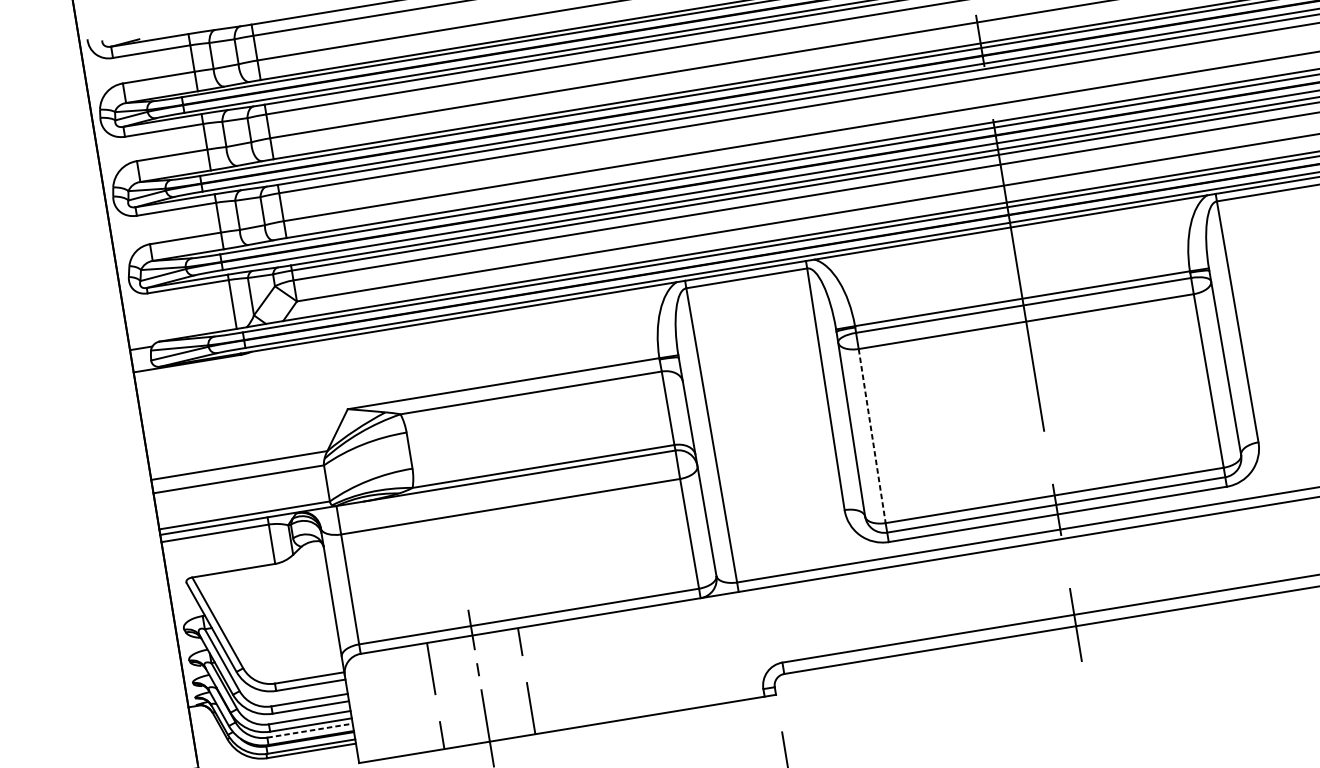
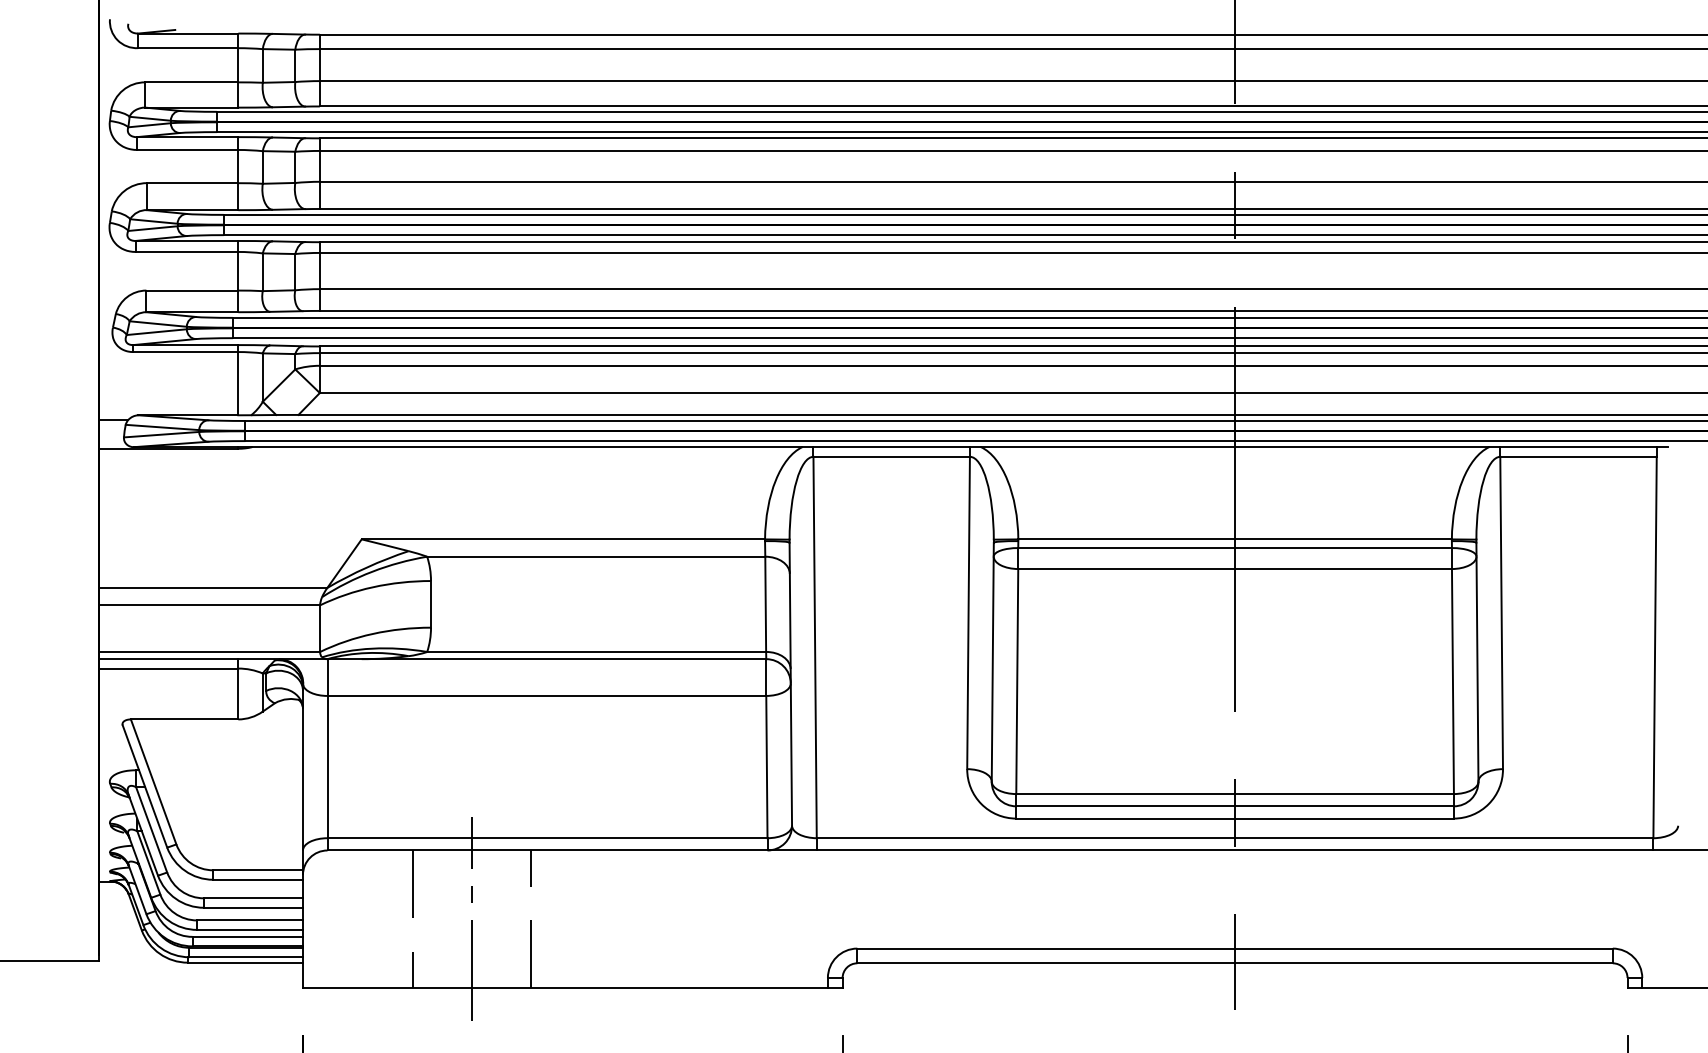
line: (872, 436) -> (1017, 681), dashed -> solid
line: (310, 730) -> (248, 936), dashed -> solid

